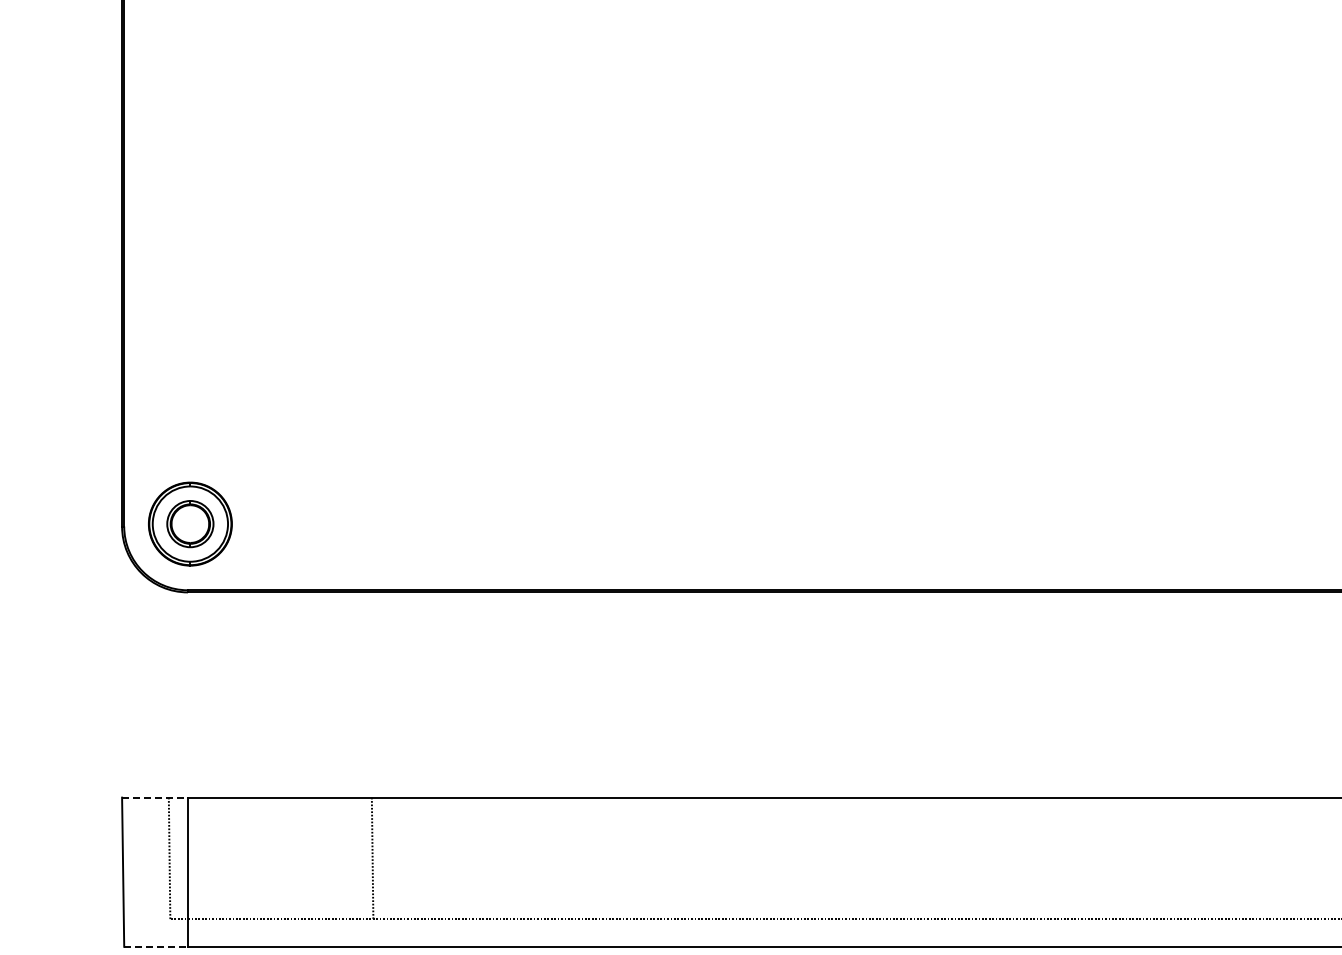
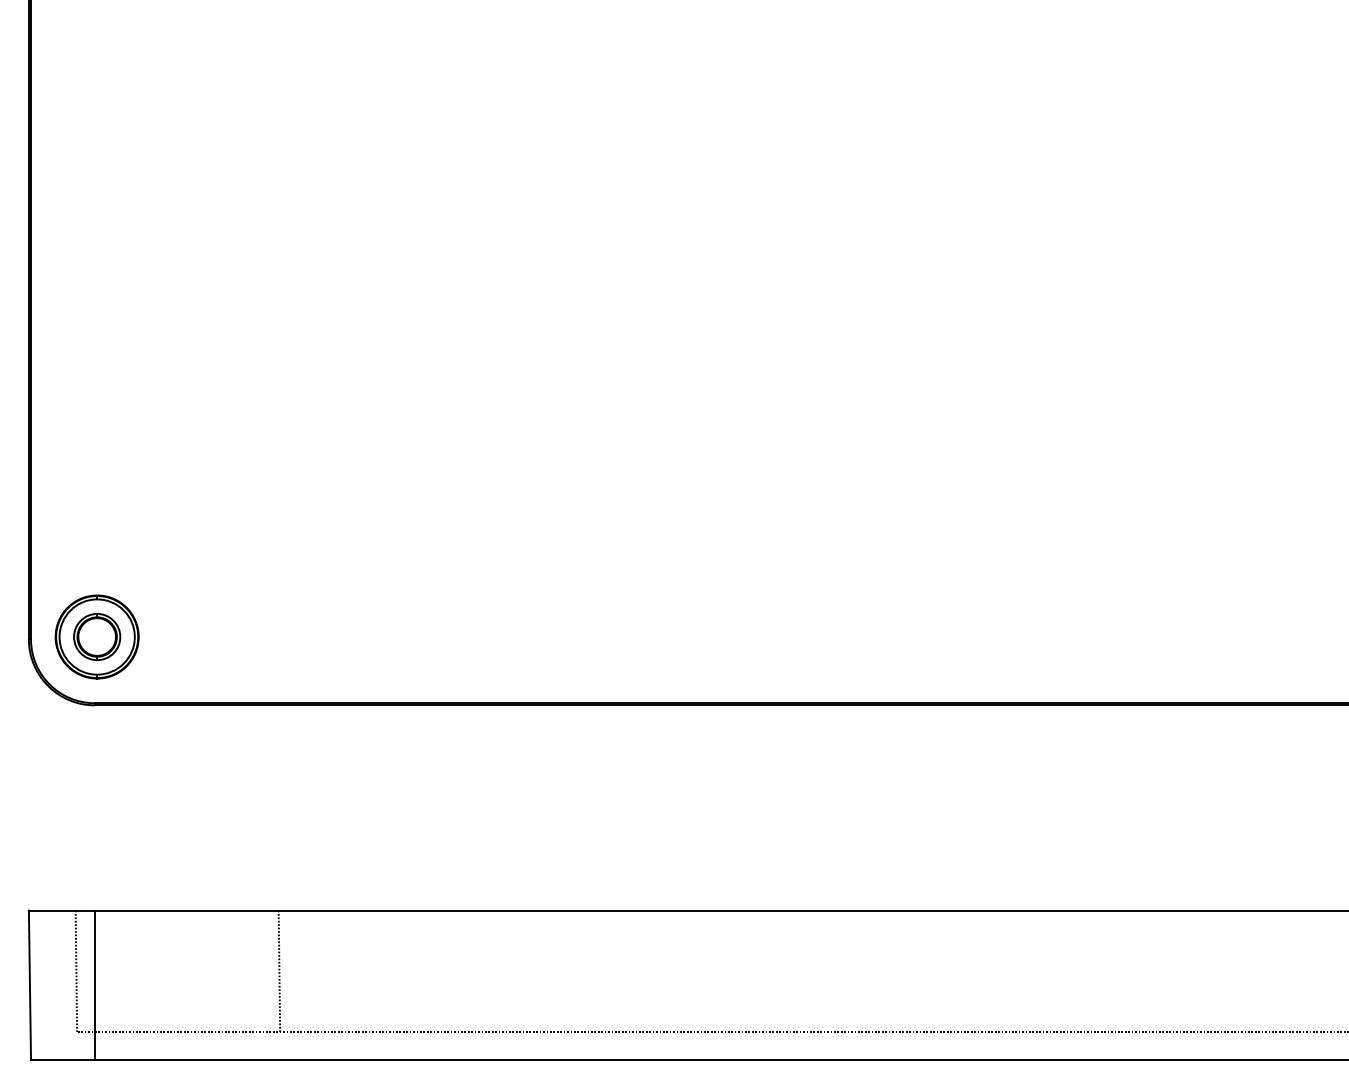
line: (154, 797) -> (61, 910), dashed -> solid
line: (155, 946) -> (62, 1059), dashed -> solid

